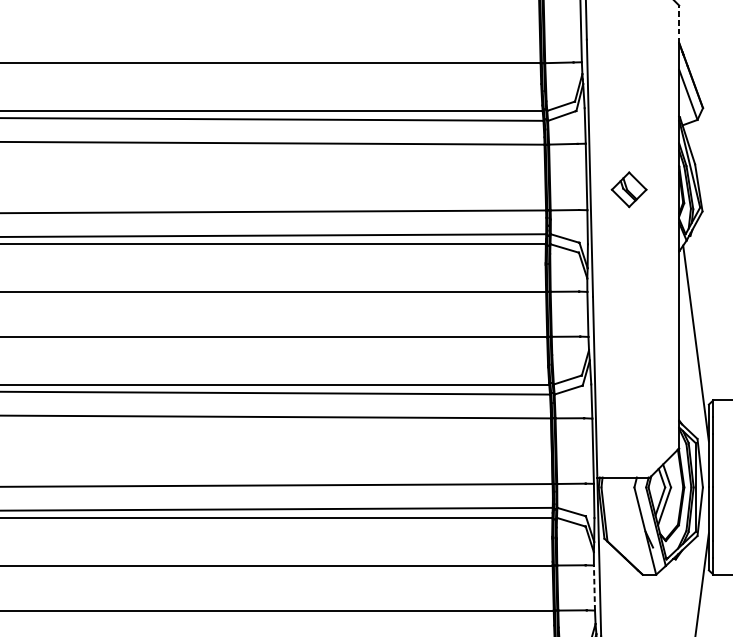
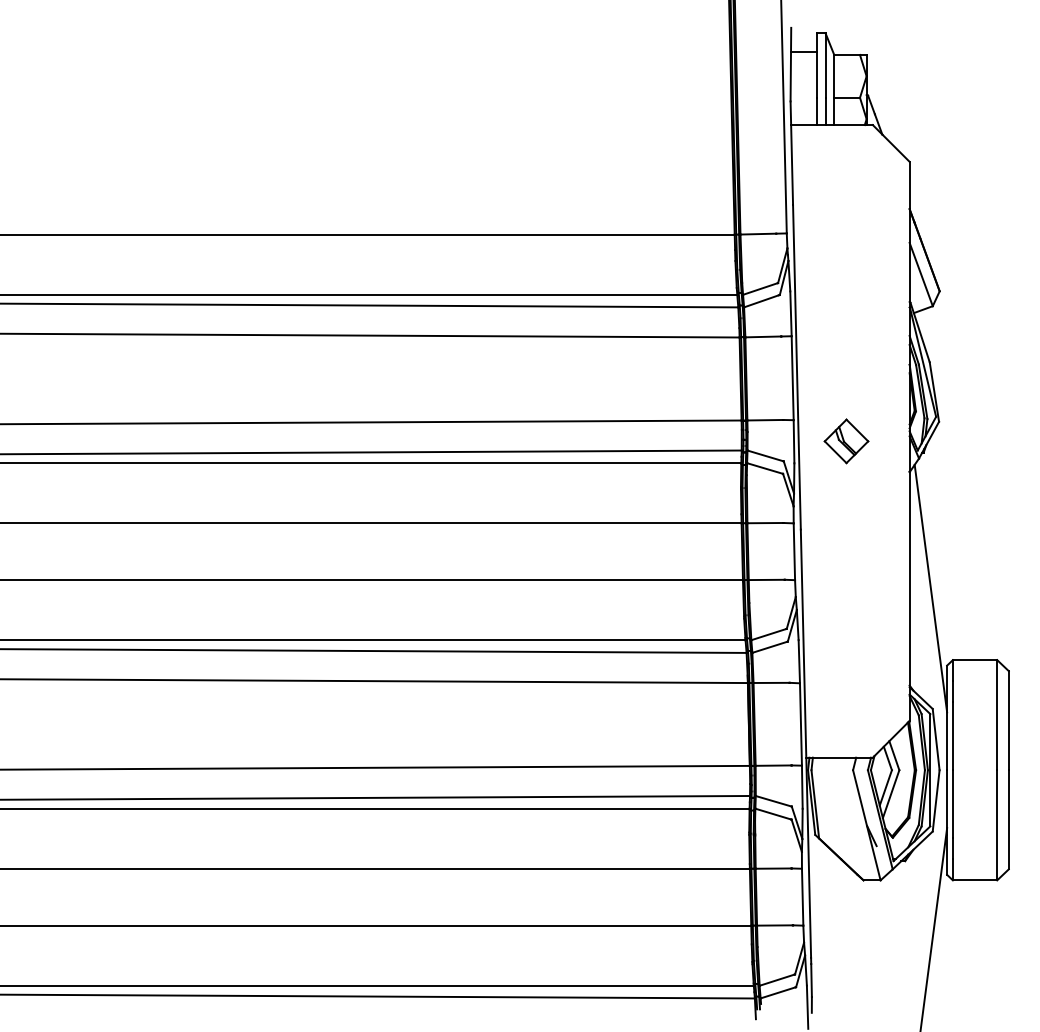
line: (679, 24) -> (909, 185), dashed -> solid
part: (629, 189) -> (846, 441), moved
line: (594, 587) -> (802, 896), dashed -> solid

